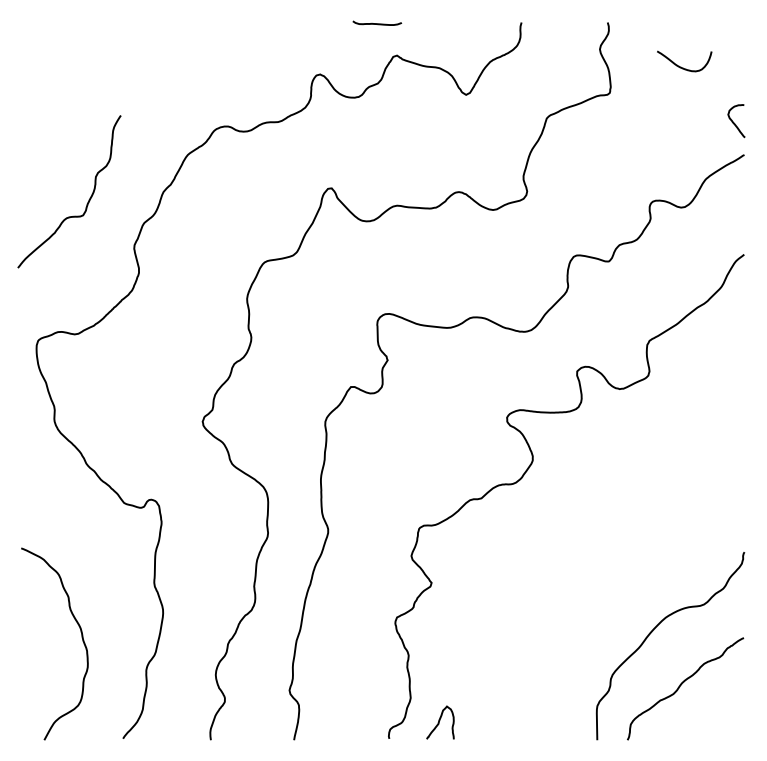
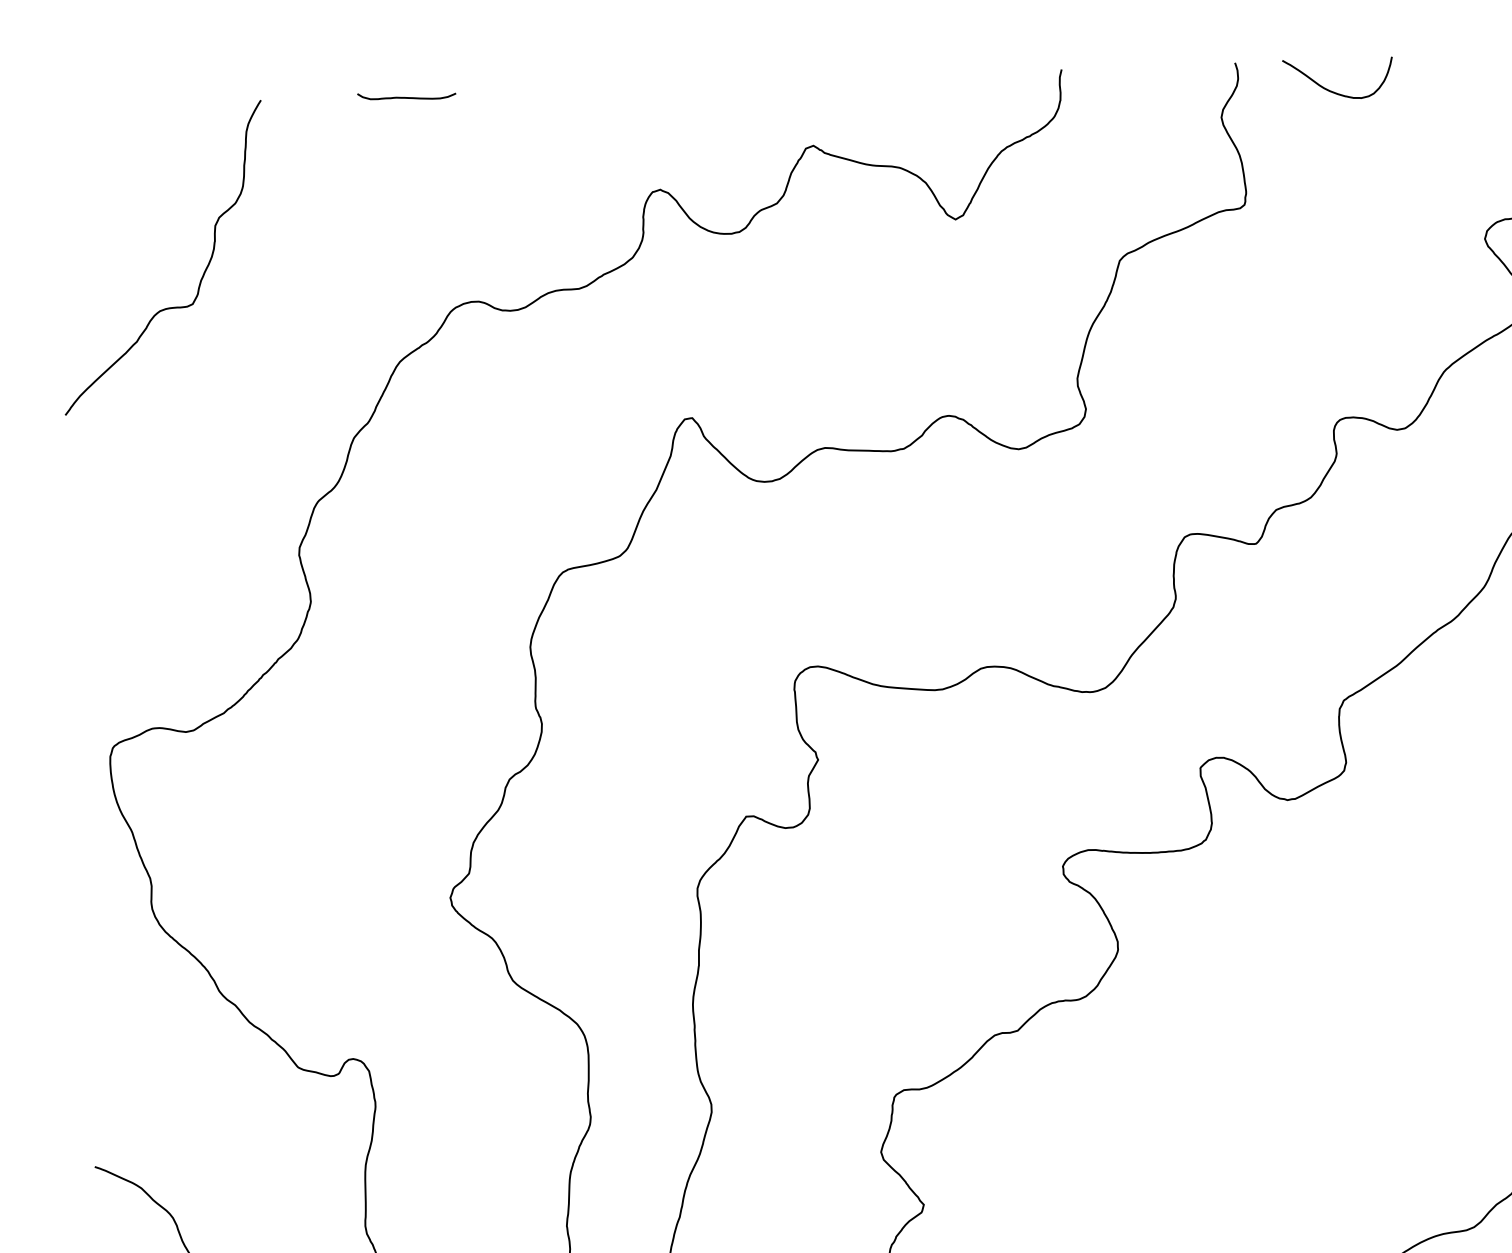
curve: (377, 23) -> (407, 96), moved
curve: (681, 66) -> (1332, 89), moved
curve: (88, 199) -> (202, 271), moved

